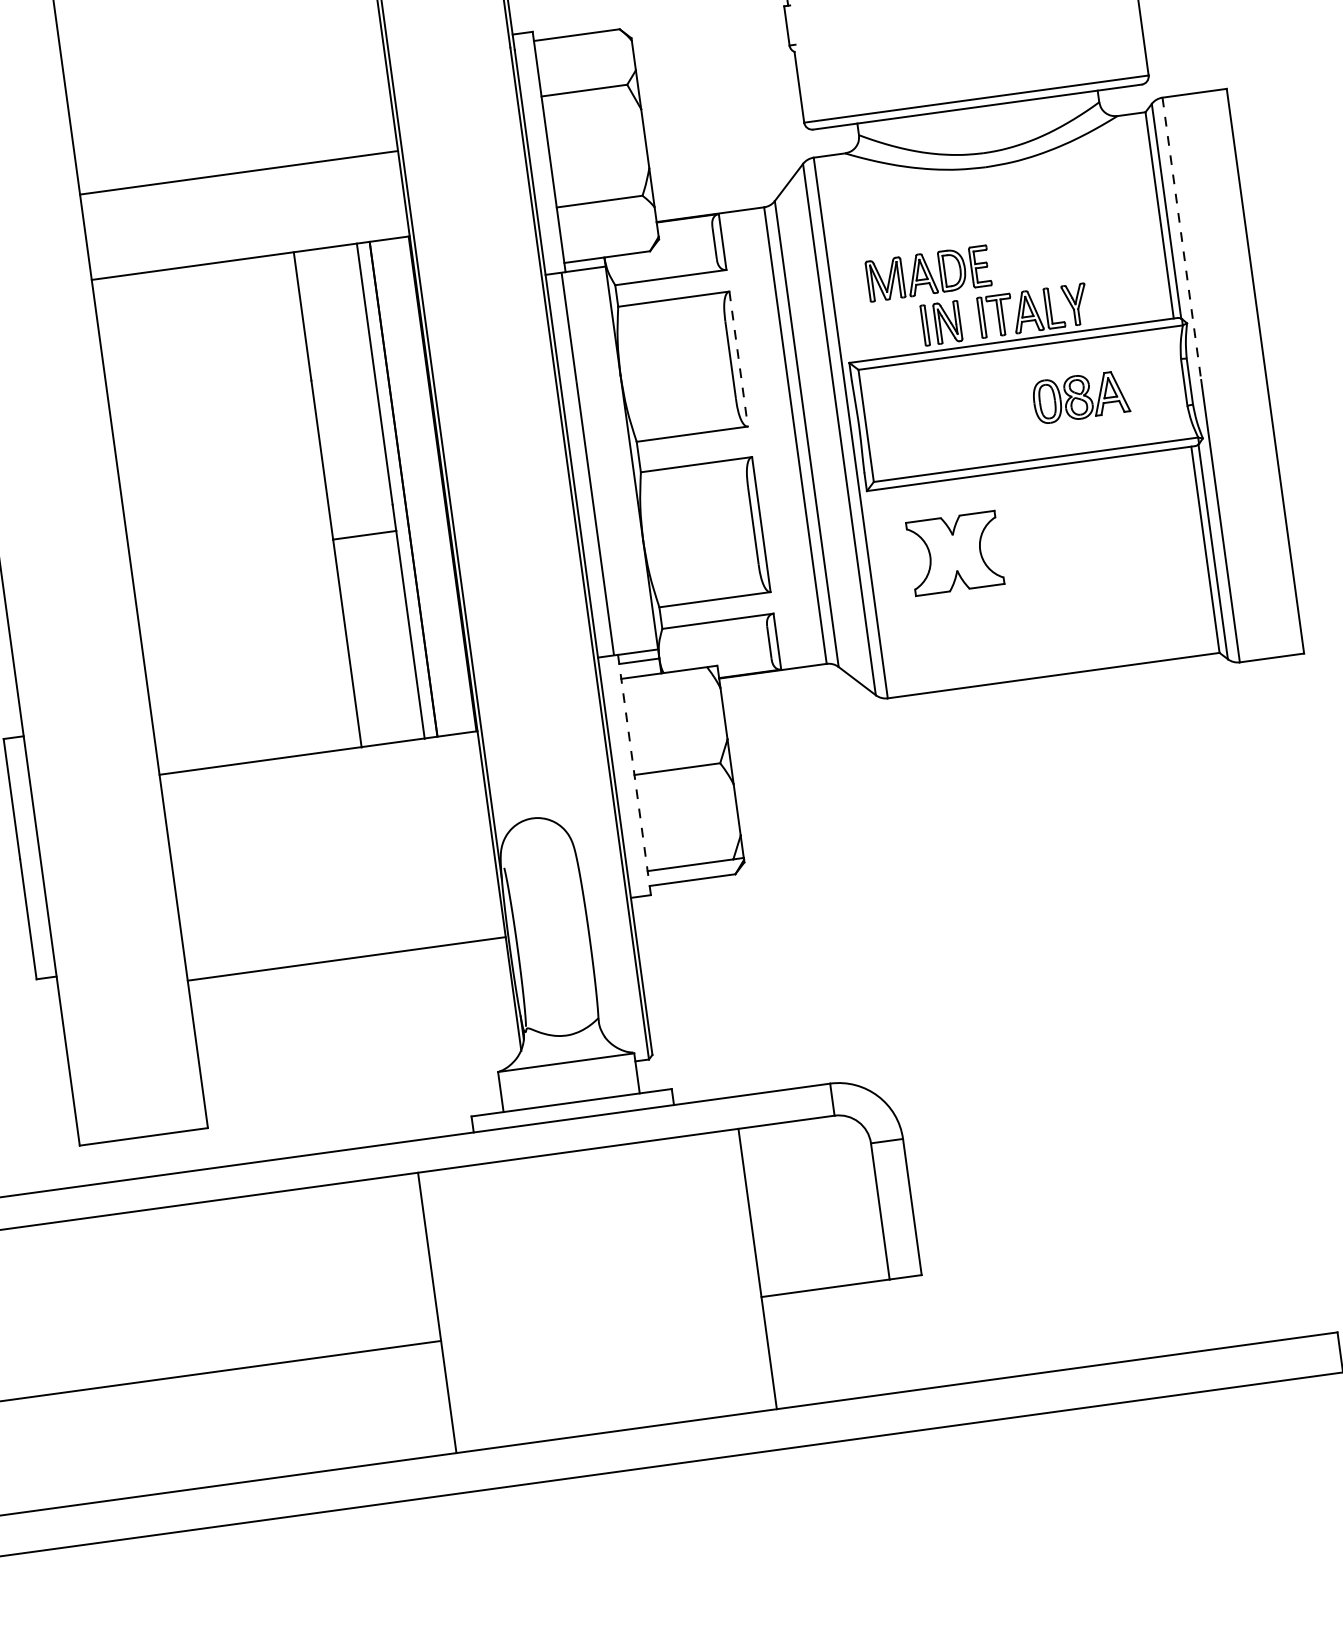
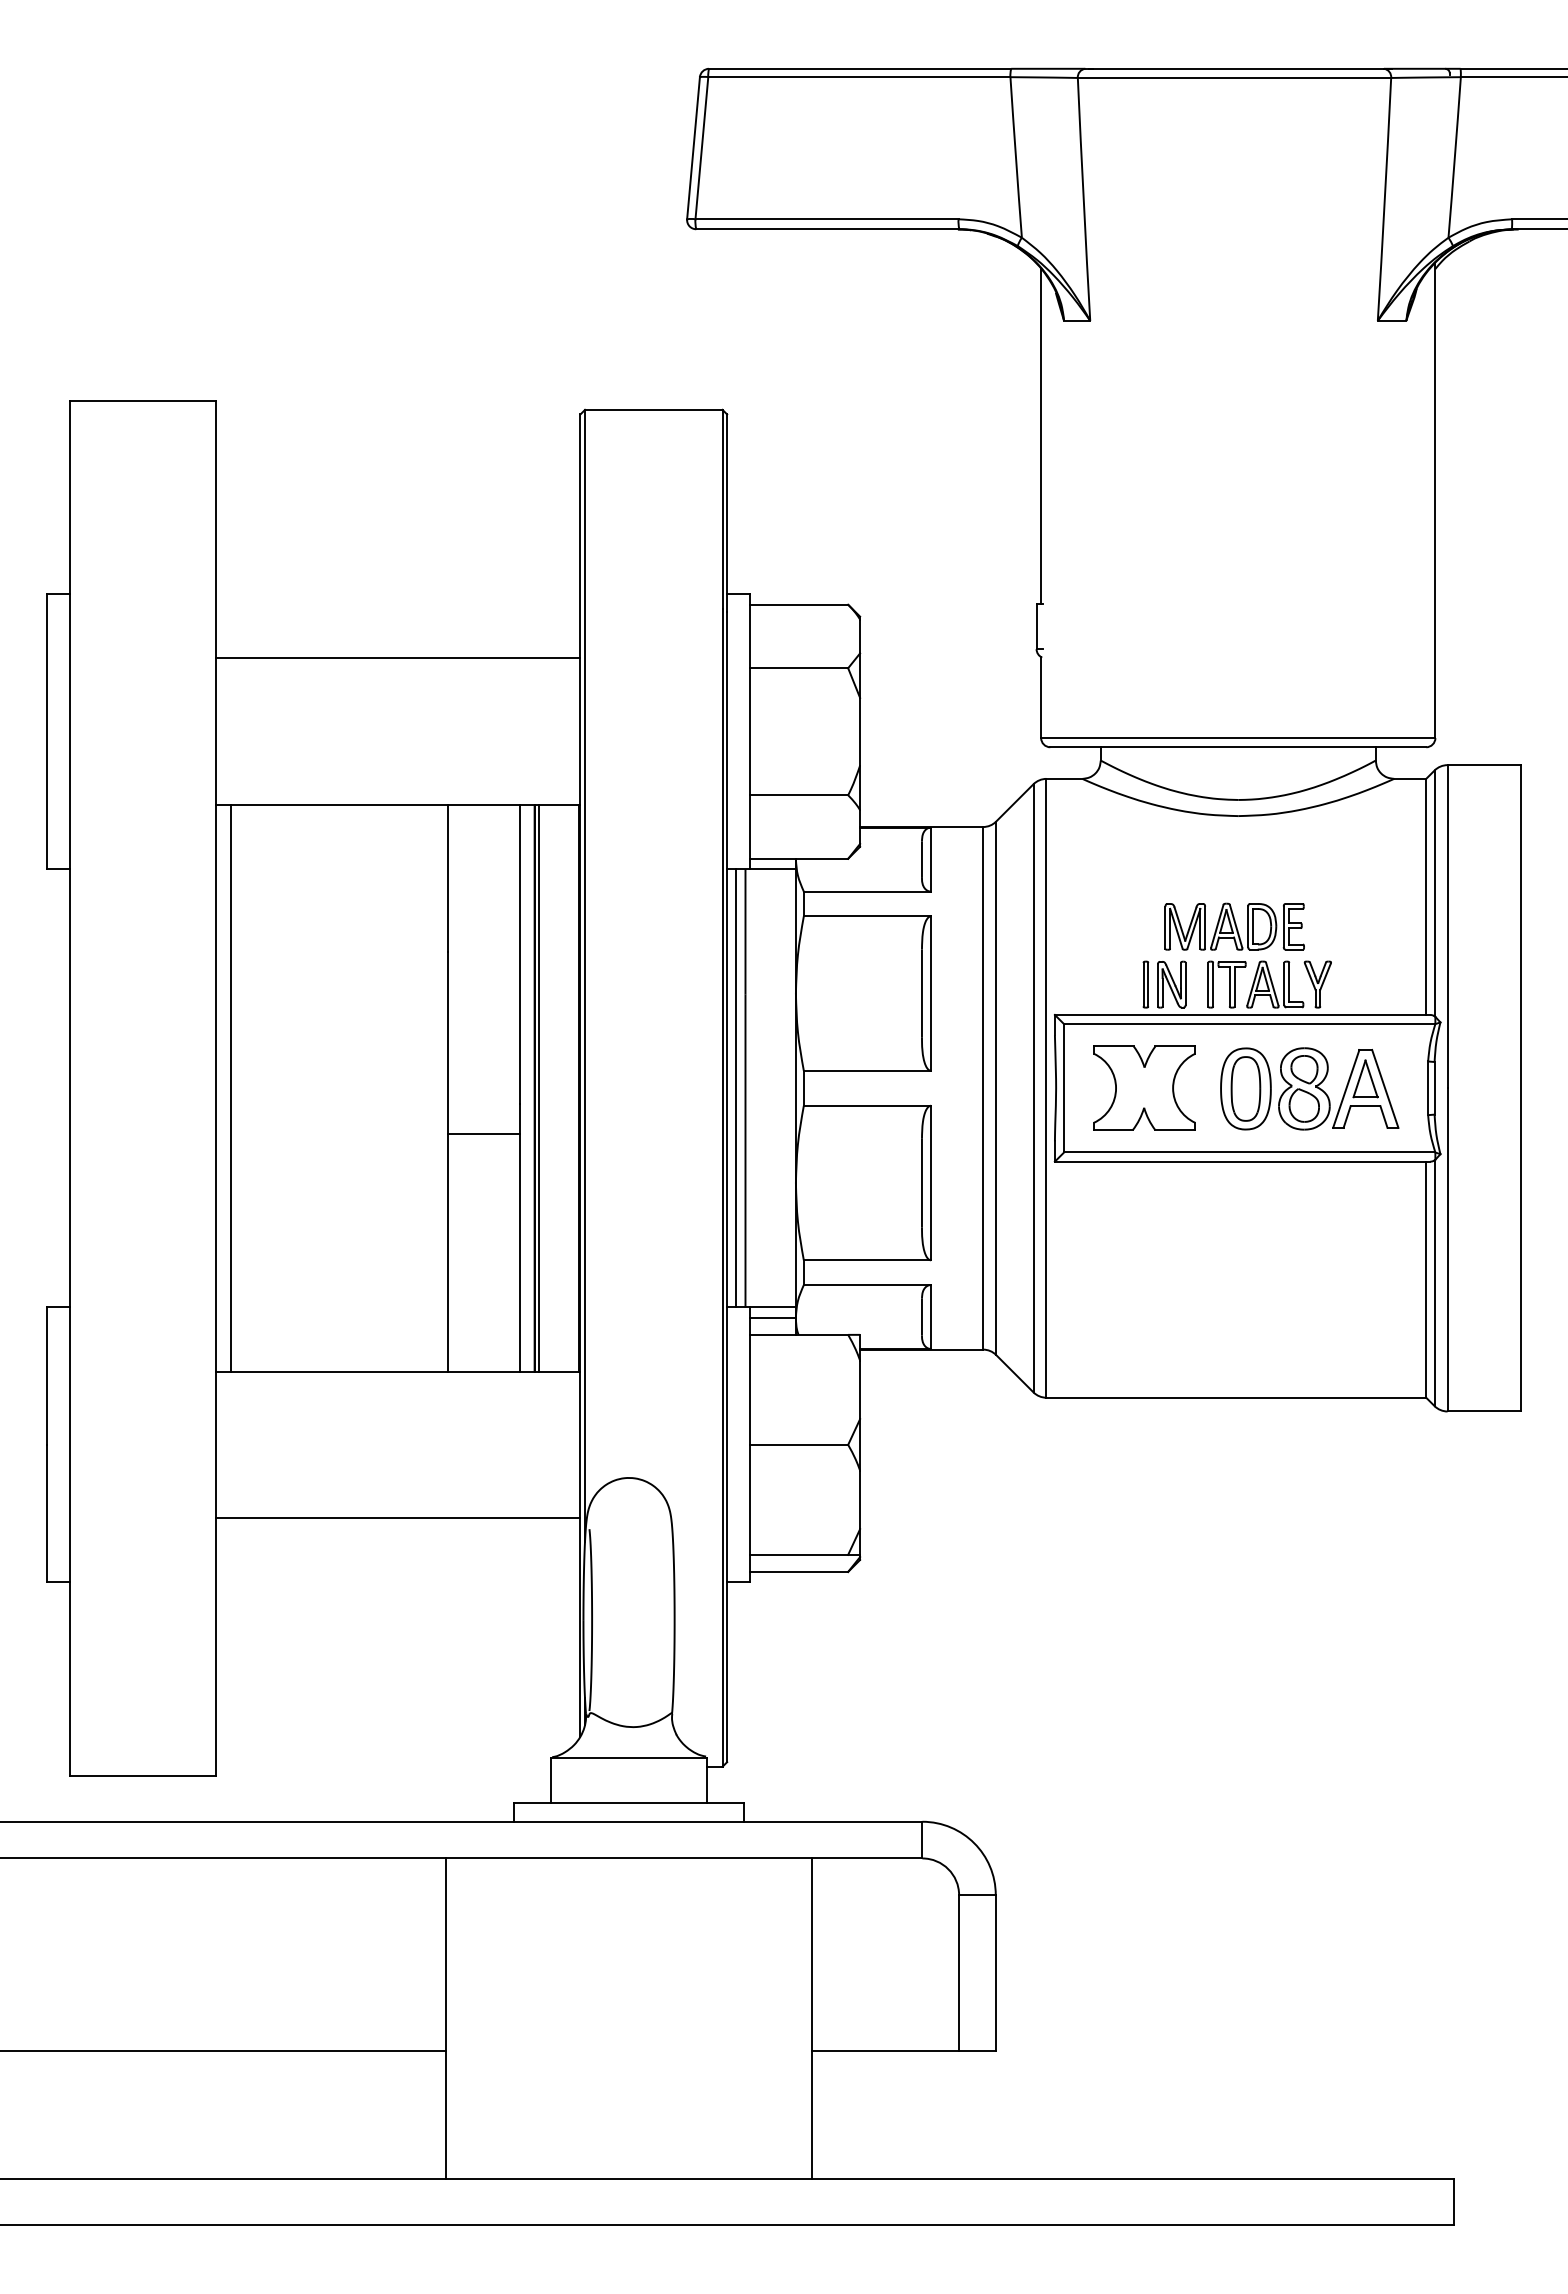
line: (239, 172) -> (398, 658), moved
line: (1181, 238) -> (1447, 926), dashed -> solid
part: (928, 273) -> (1234, 926), moved
line: (739, 359) -> (931, 994), dashed -> solid
part: (1080, 396) -> (1309, 1088), size x1.67
line: (579, 465) -> (736, 1088), added
line: (407, 488) -> (539, 1088), added
line: (138, 525) -> (231, 1088), added
part: (955, 552) -> (1144, 1087), moved
line: (634, 774) -> (750, 1444), dashed -> solid
line: (346, 959) -> (398, 1518), moved

